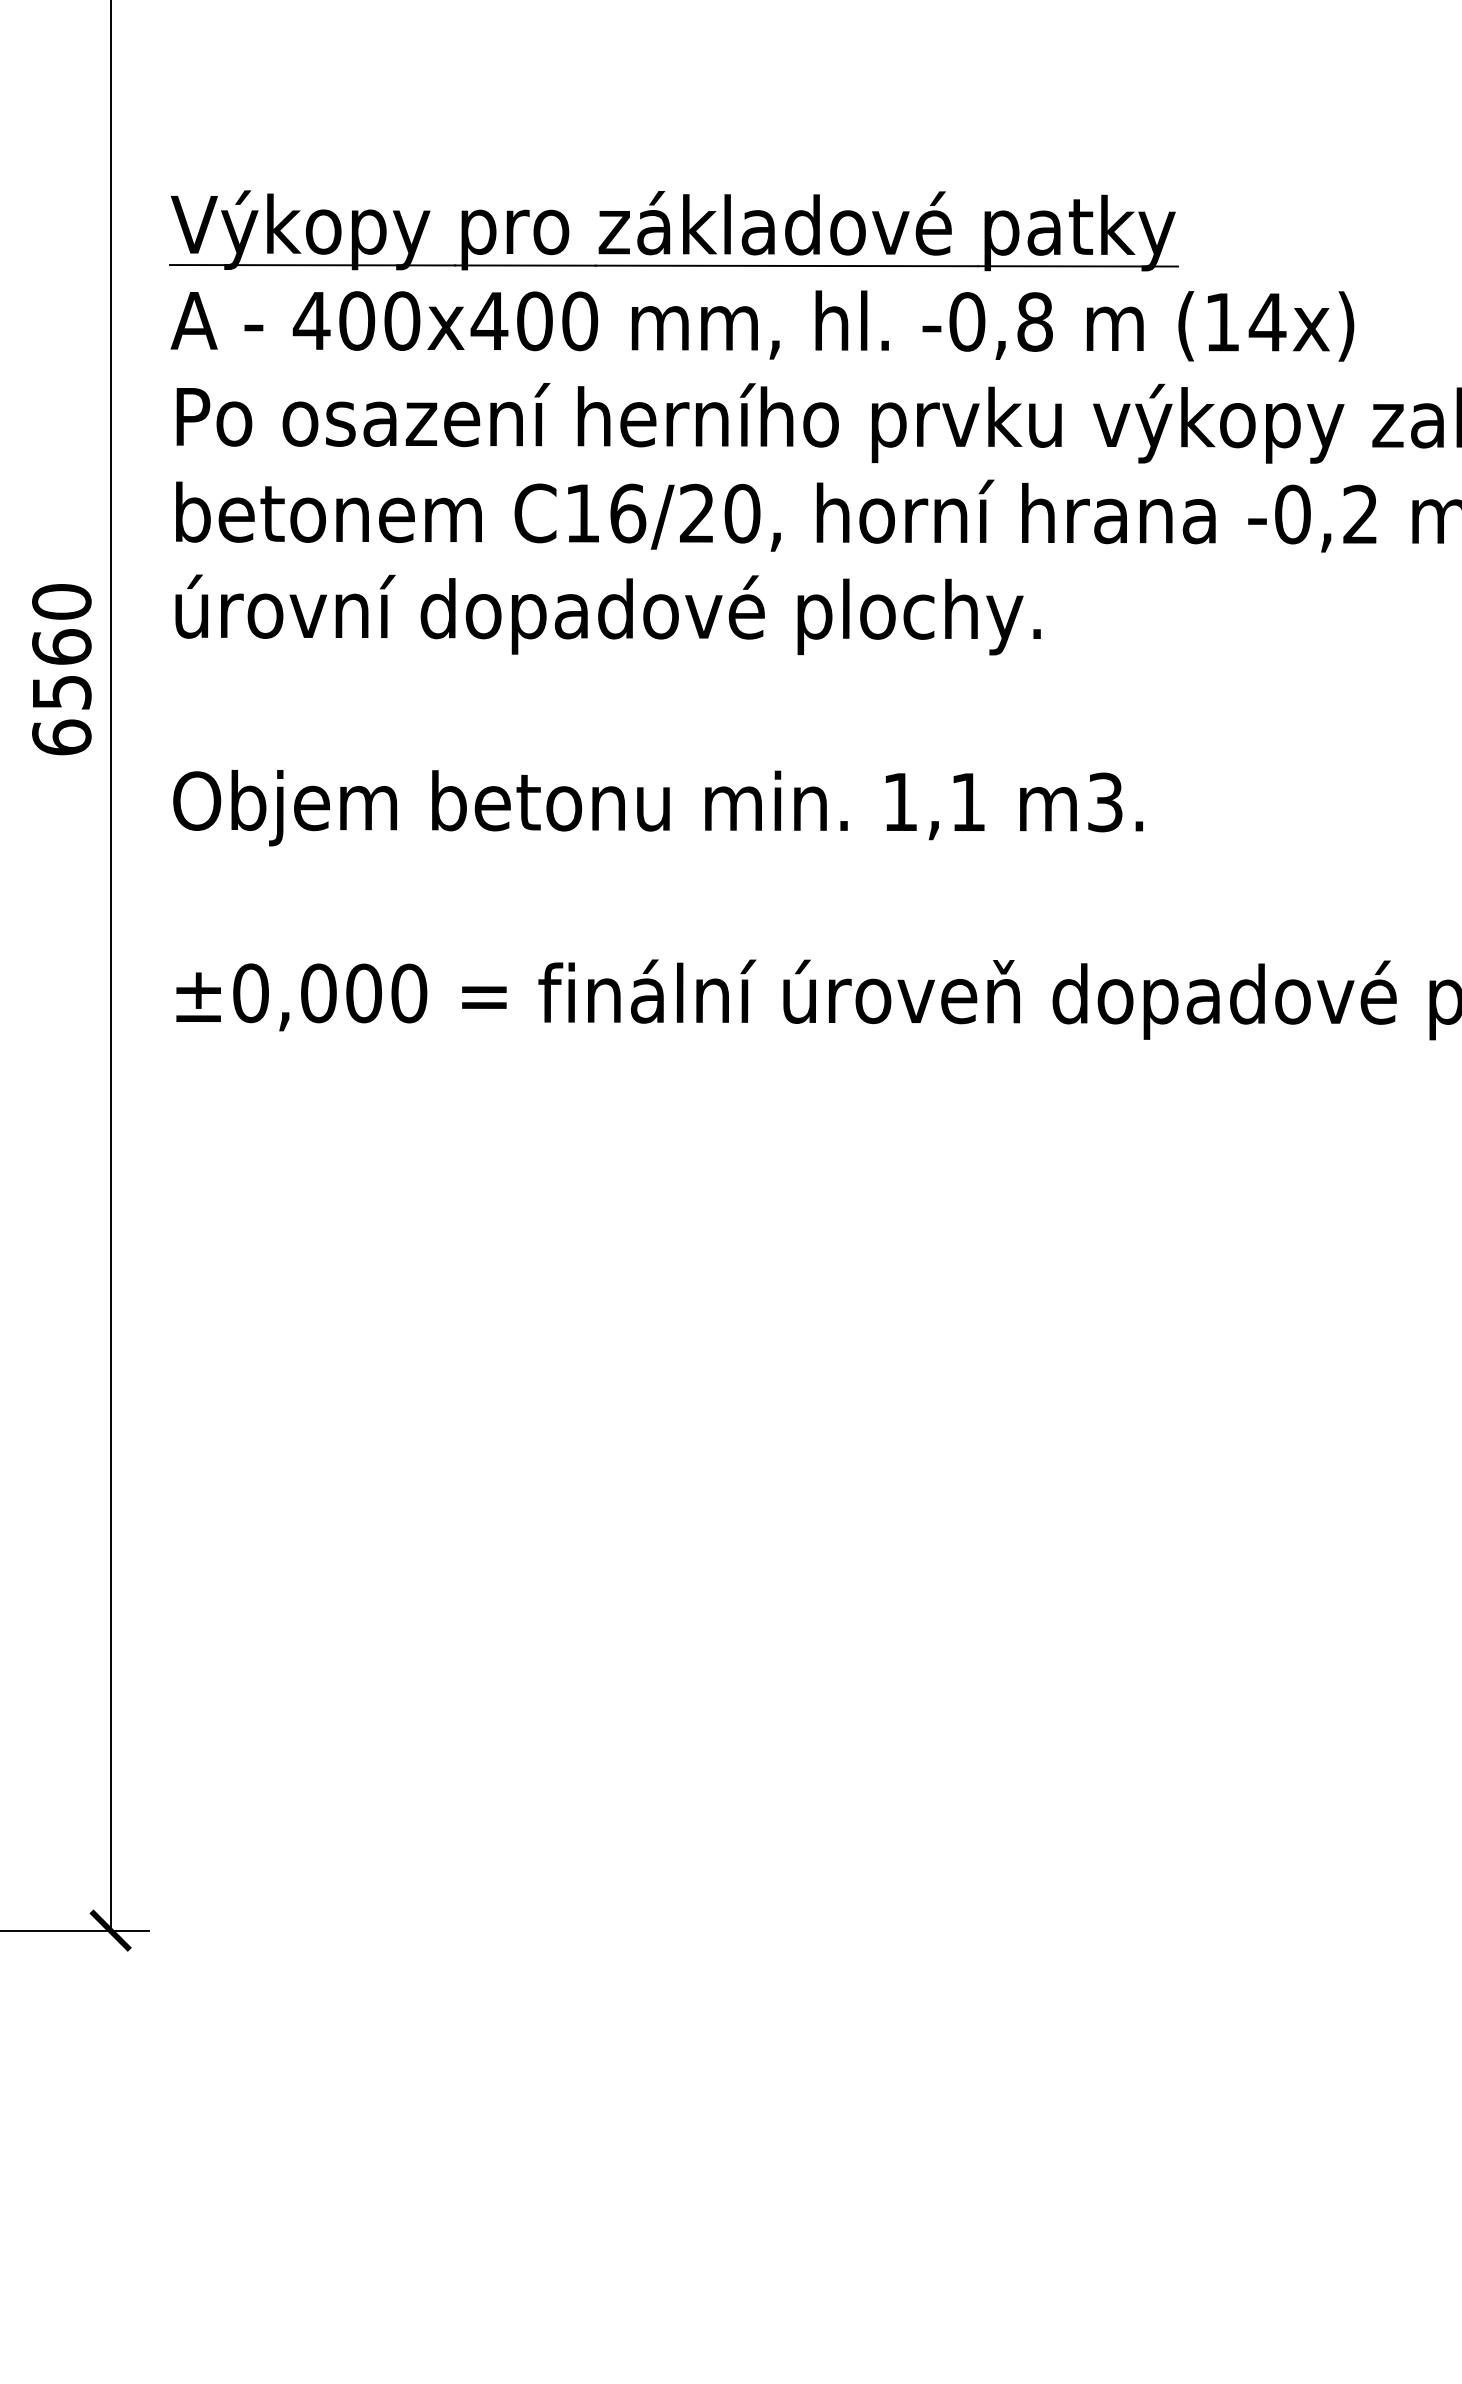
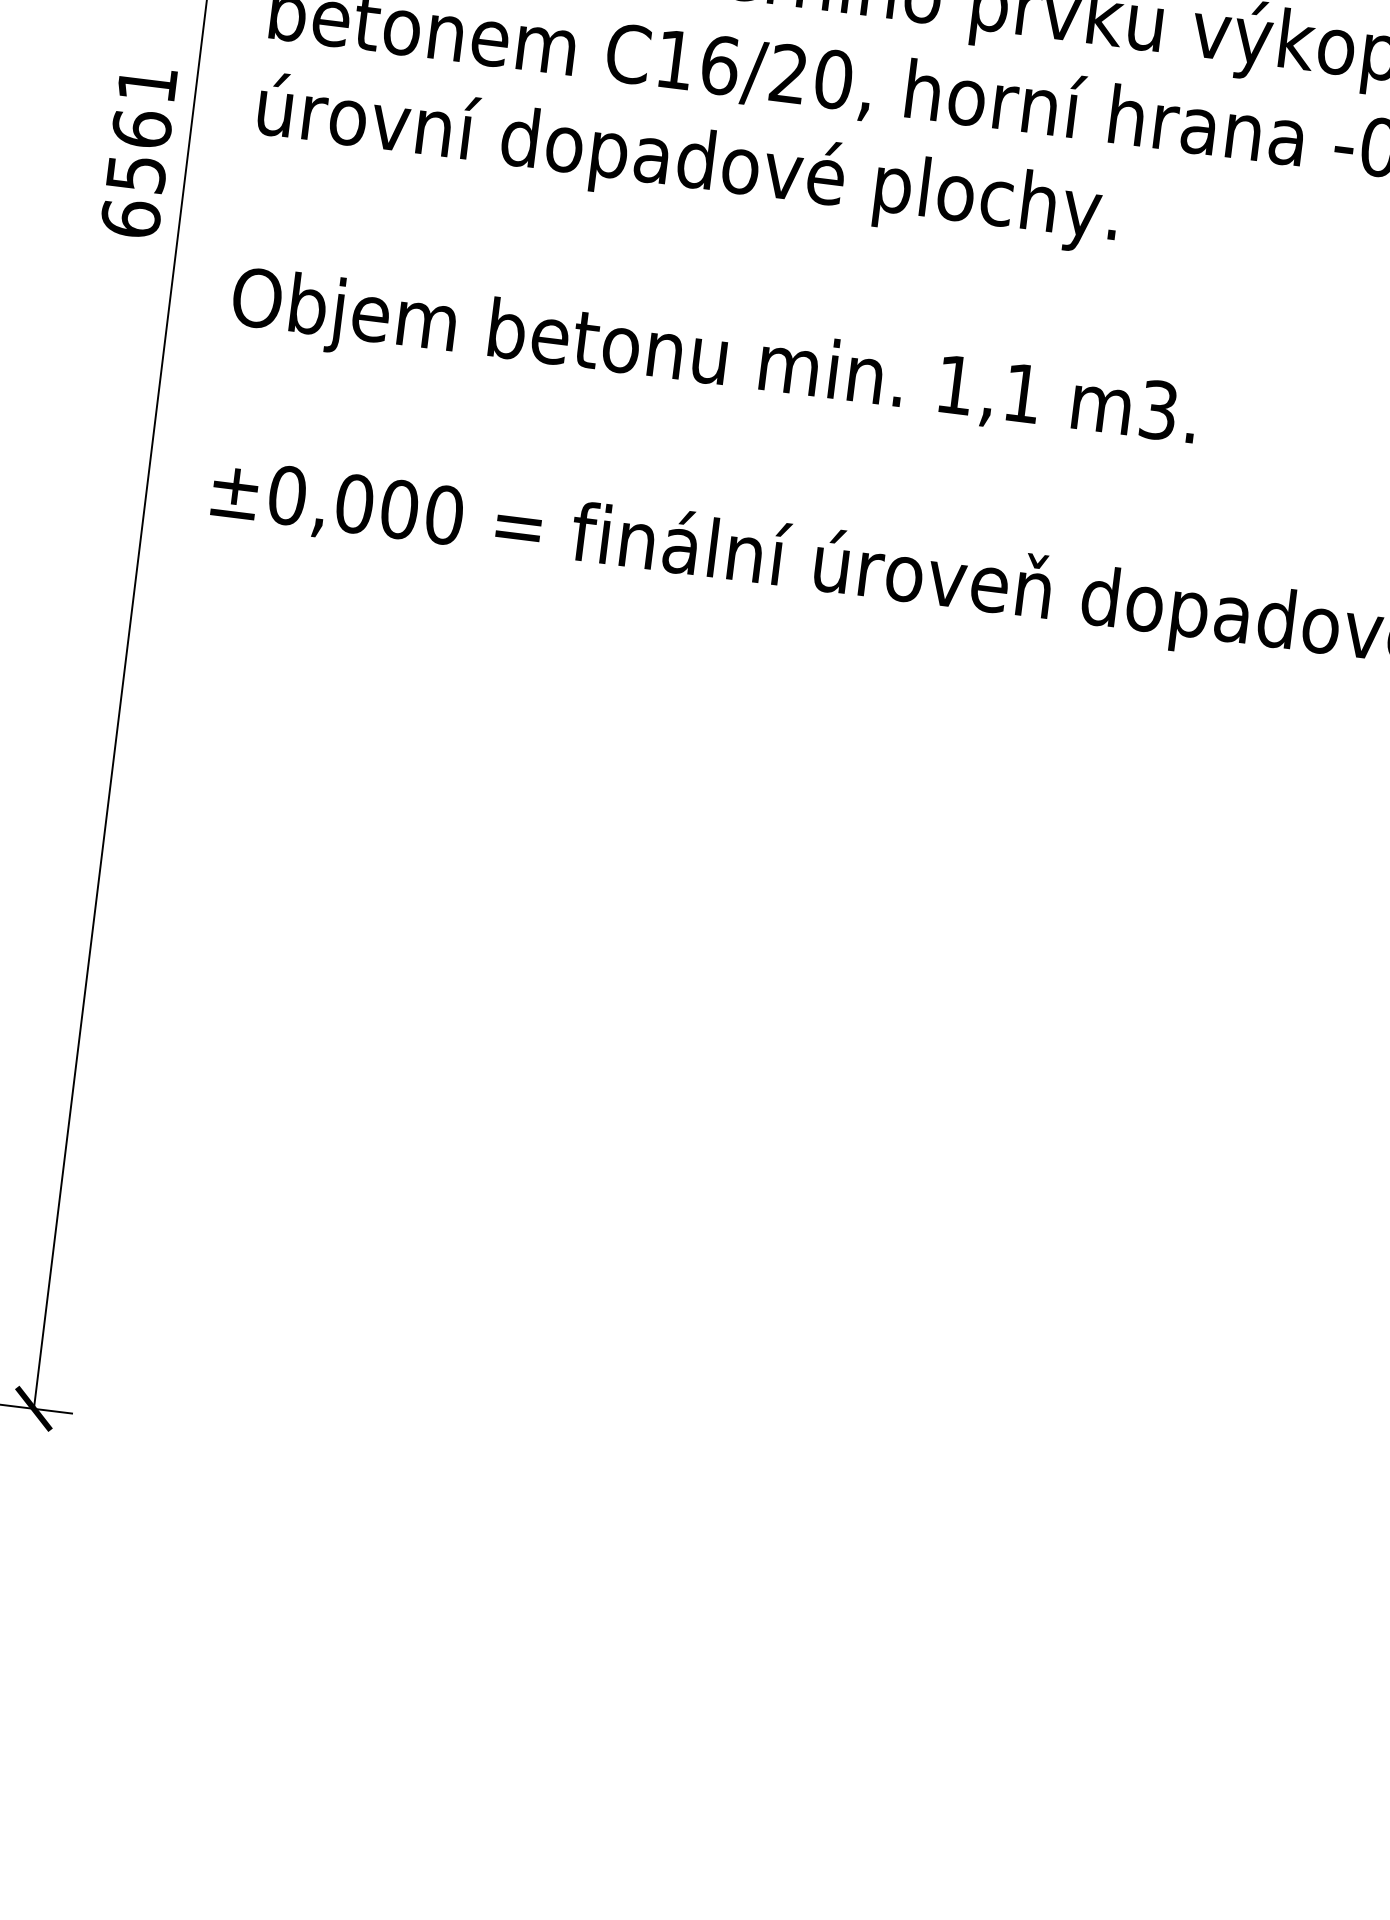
text: (61, 601) -> (147, 83), 6560 -> 6561

